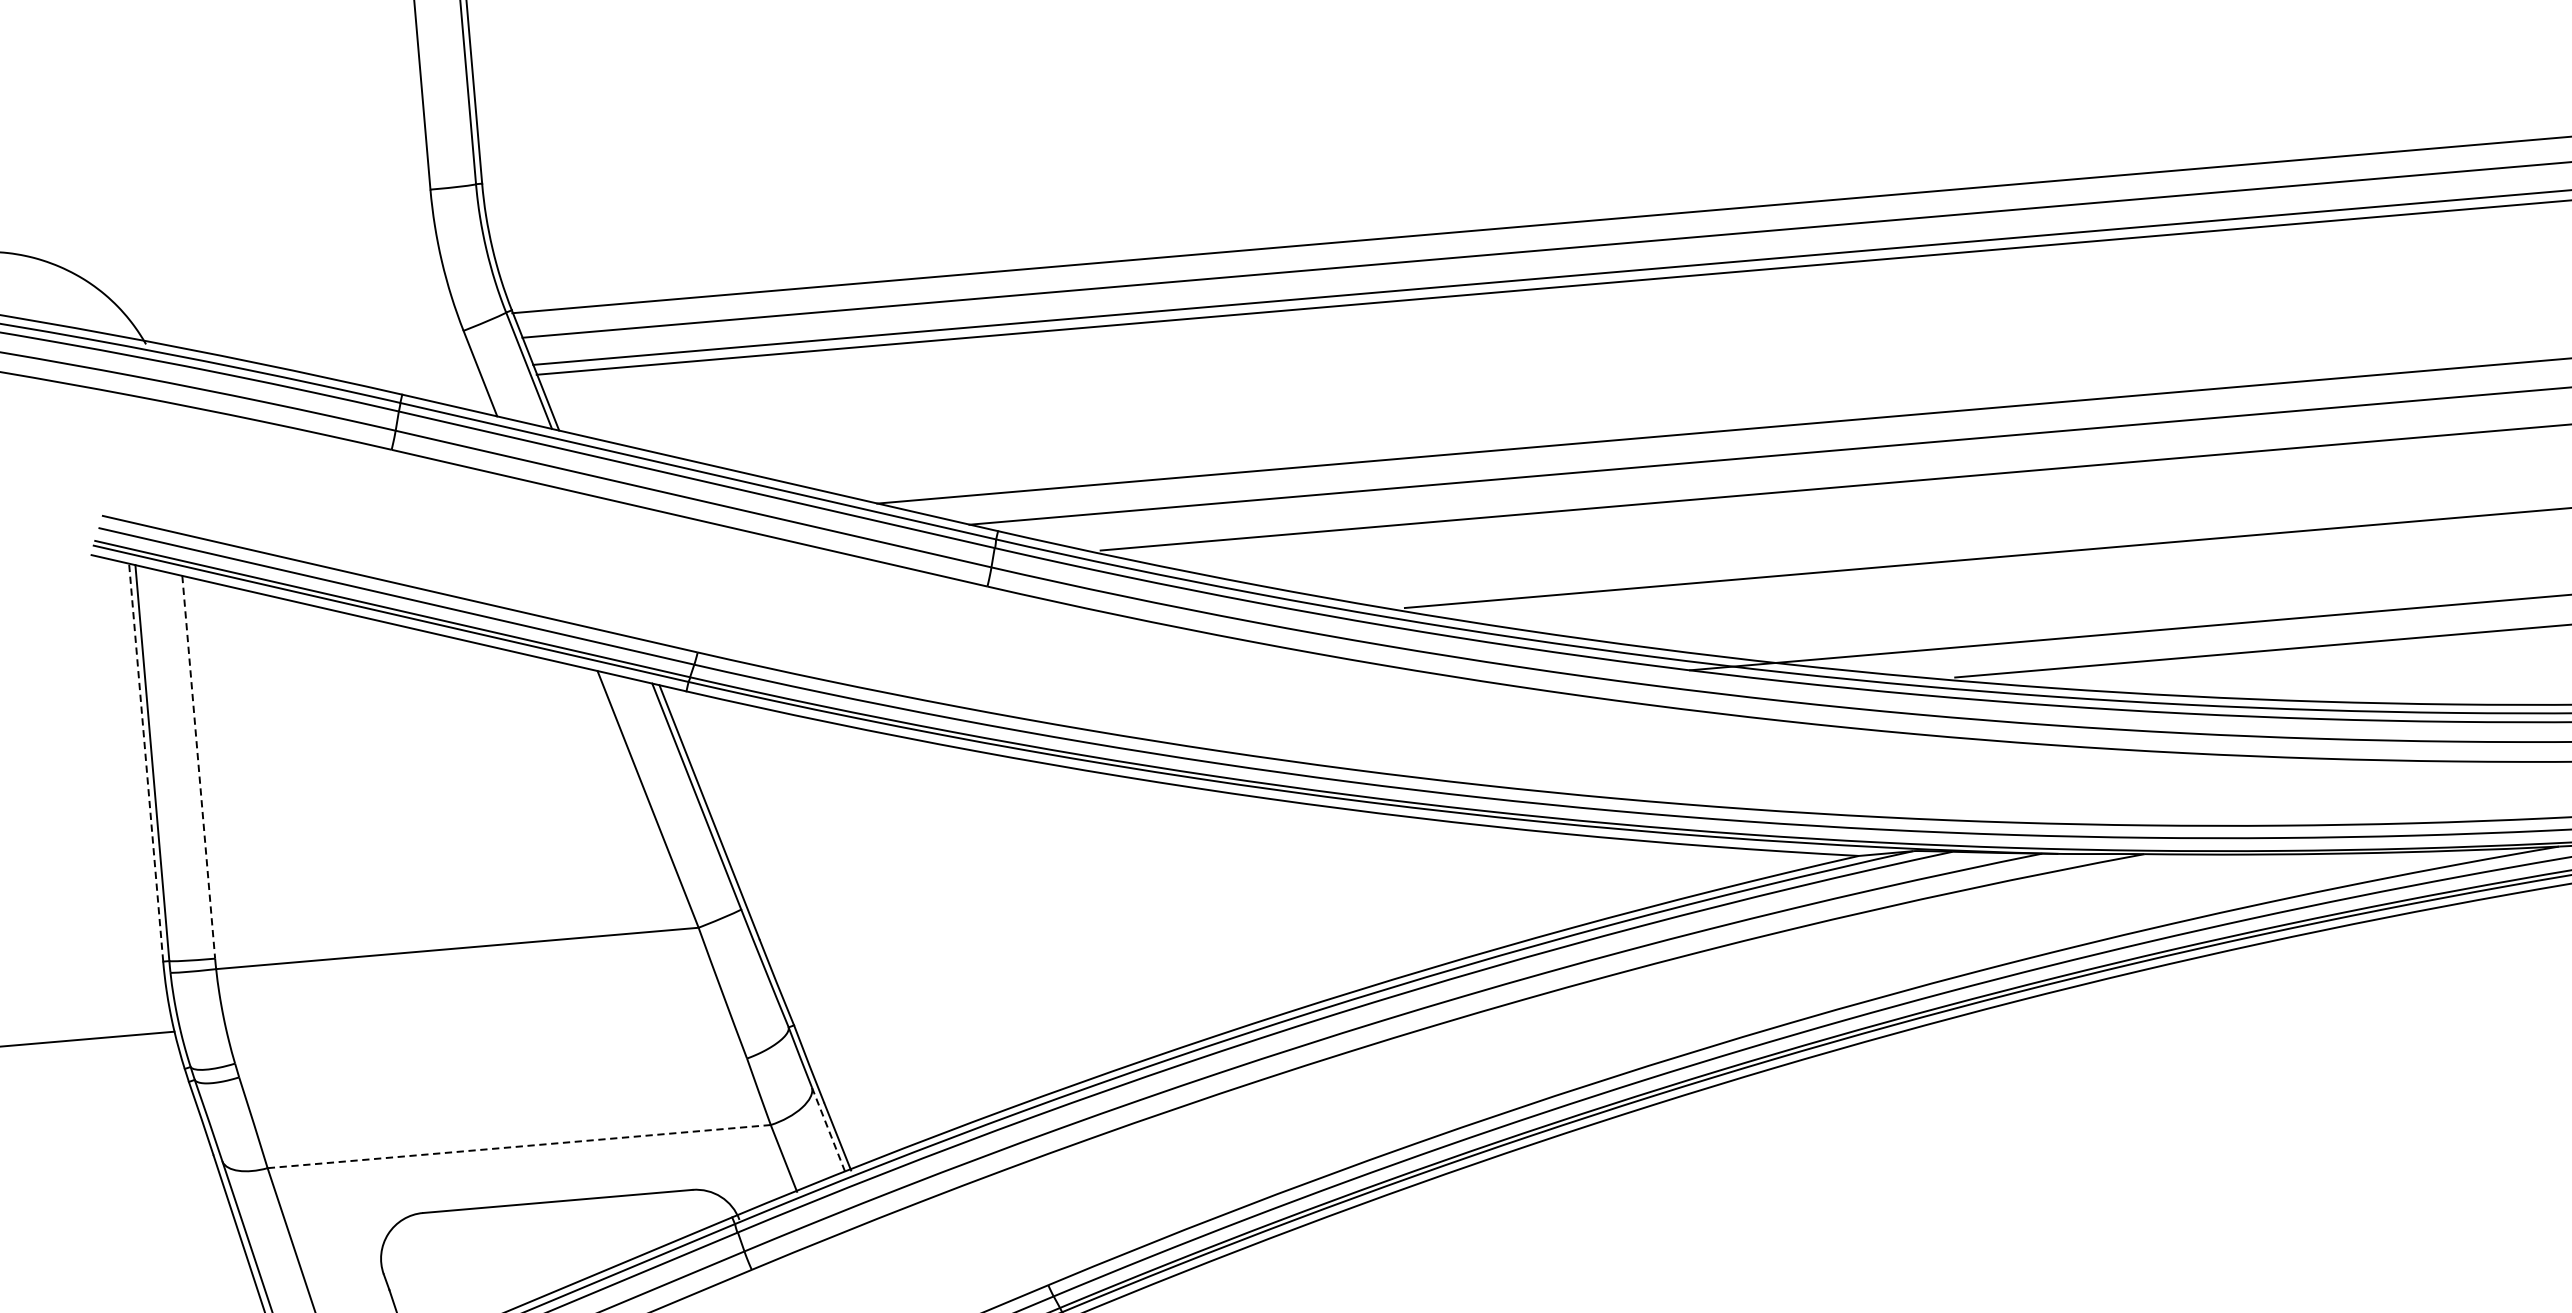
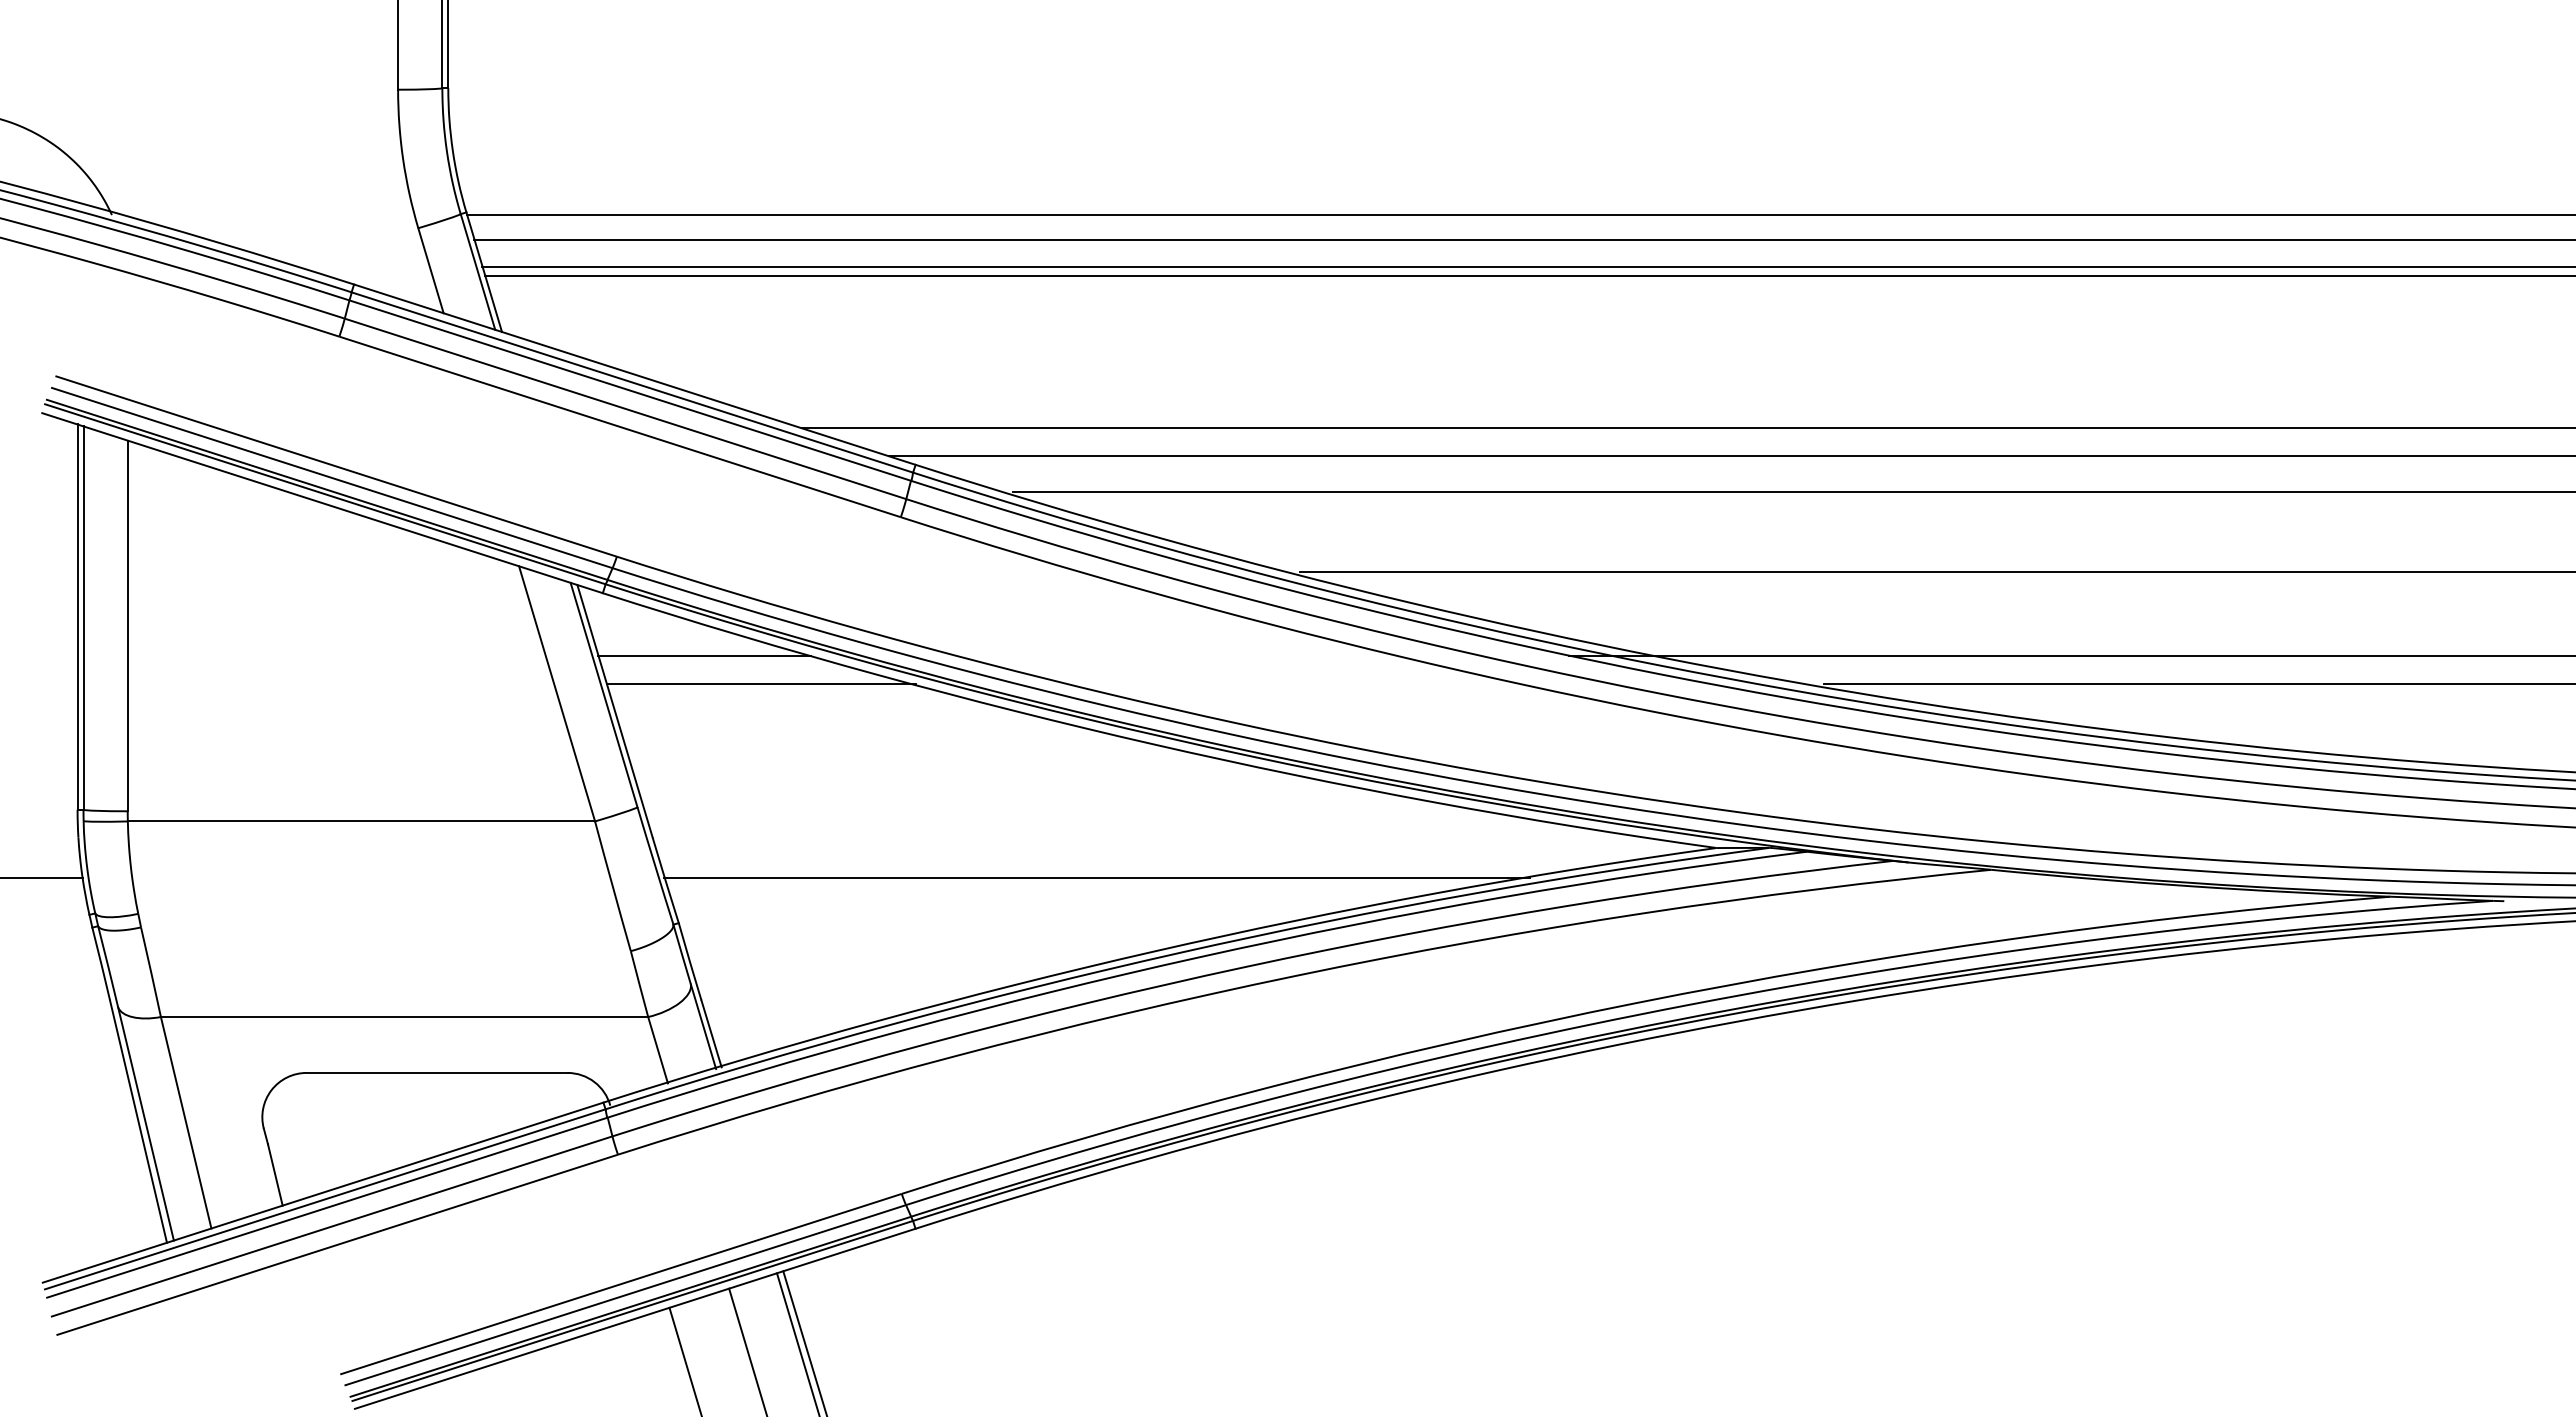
line: (796, 746) -> (704, 655), added
line: (146, 763) -> (77, 617), dashed -> solid
line: (198, 767) -> (127, 626), dashed -> solid
line: (857, 771) -> (760, 684), added
line: (1221, 942) -> (1096, 878), added
line: (828, 1130) -> (703, 1027), dashed -> solid
line: (519, 1147) -> (404, 1017), dashed -> solid

